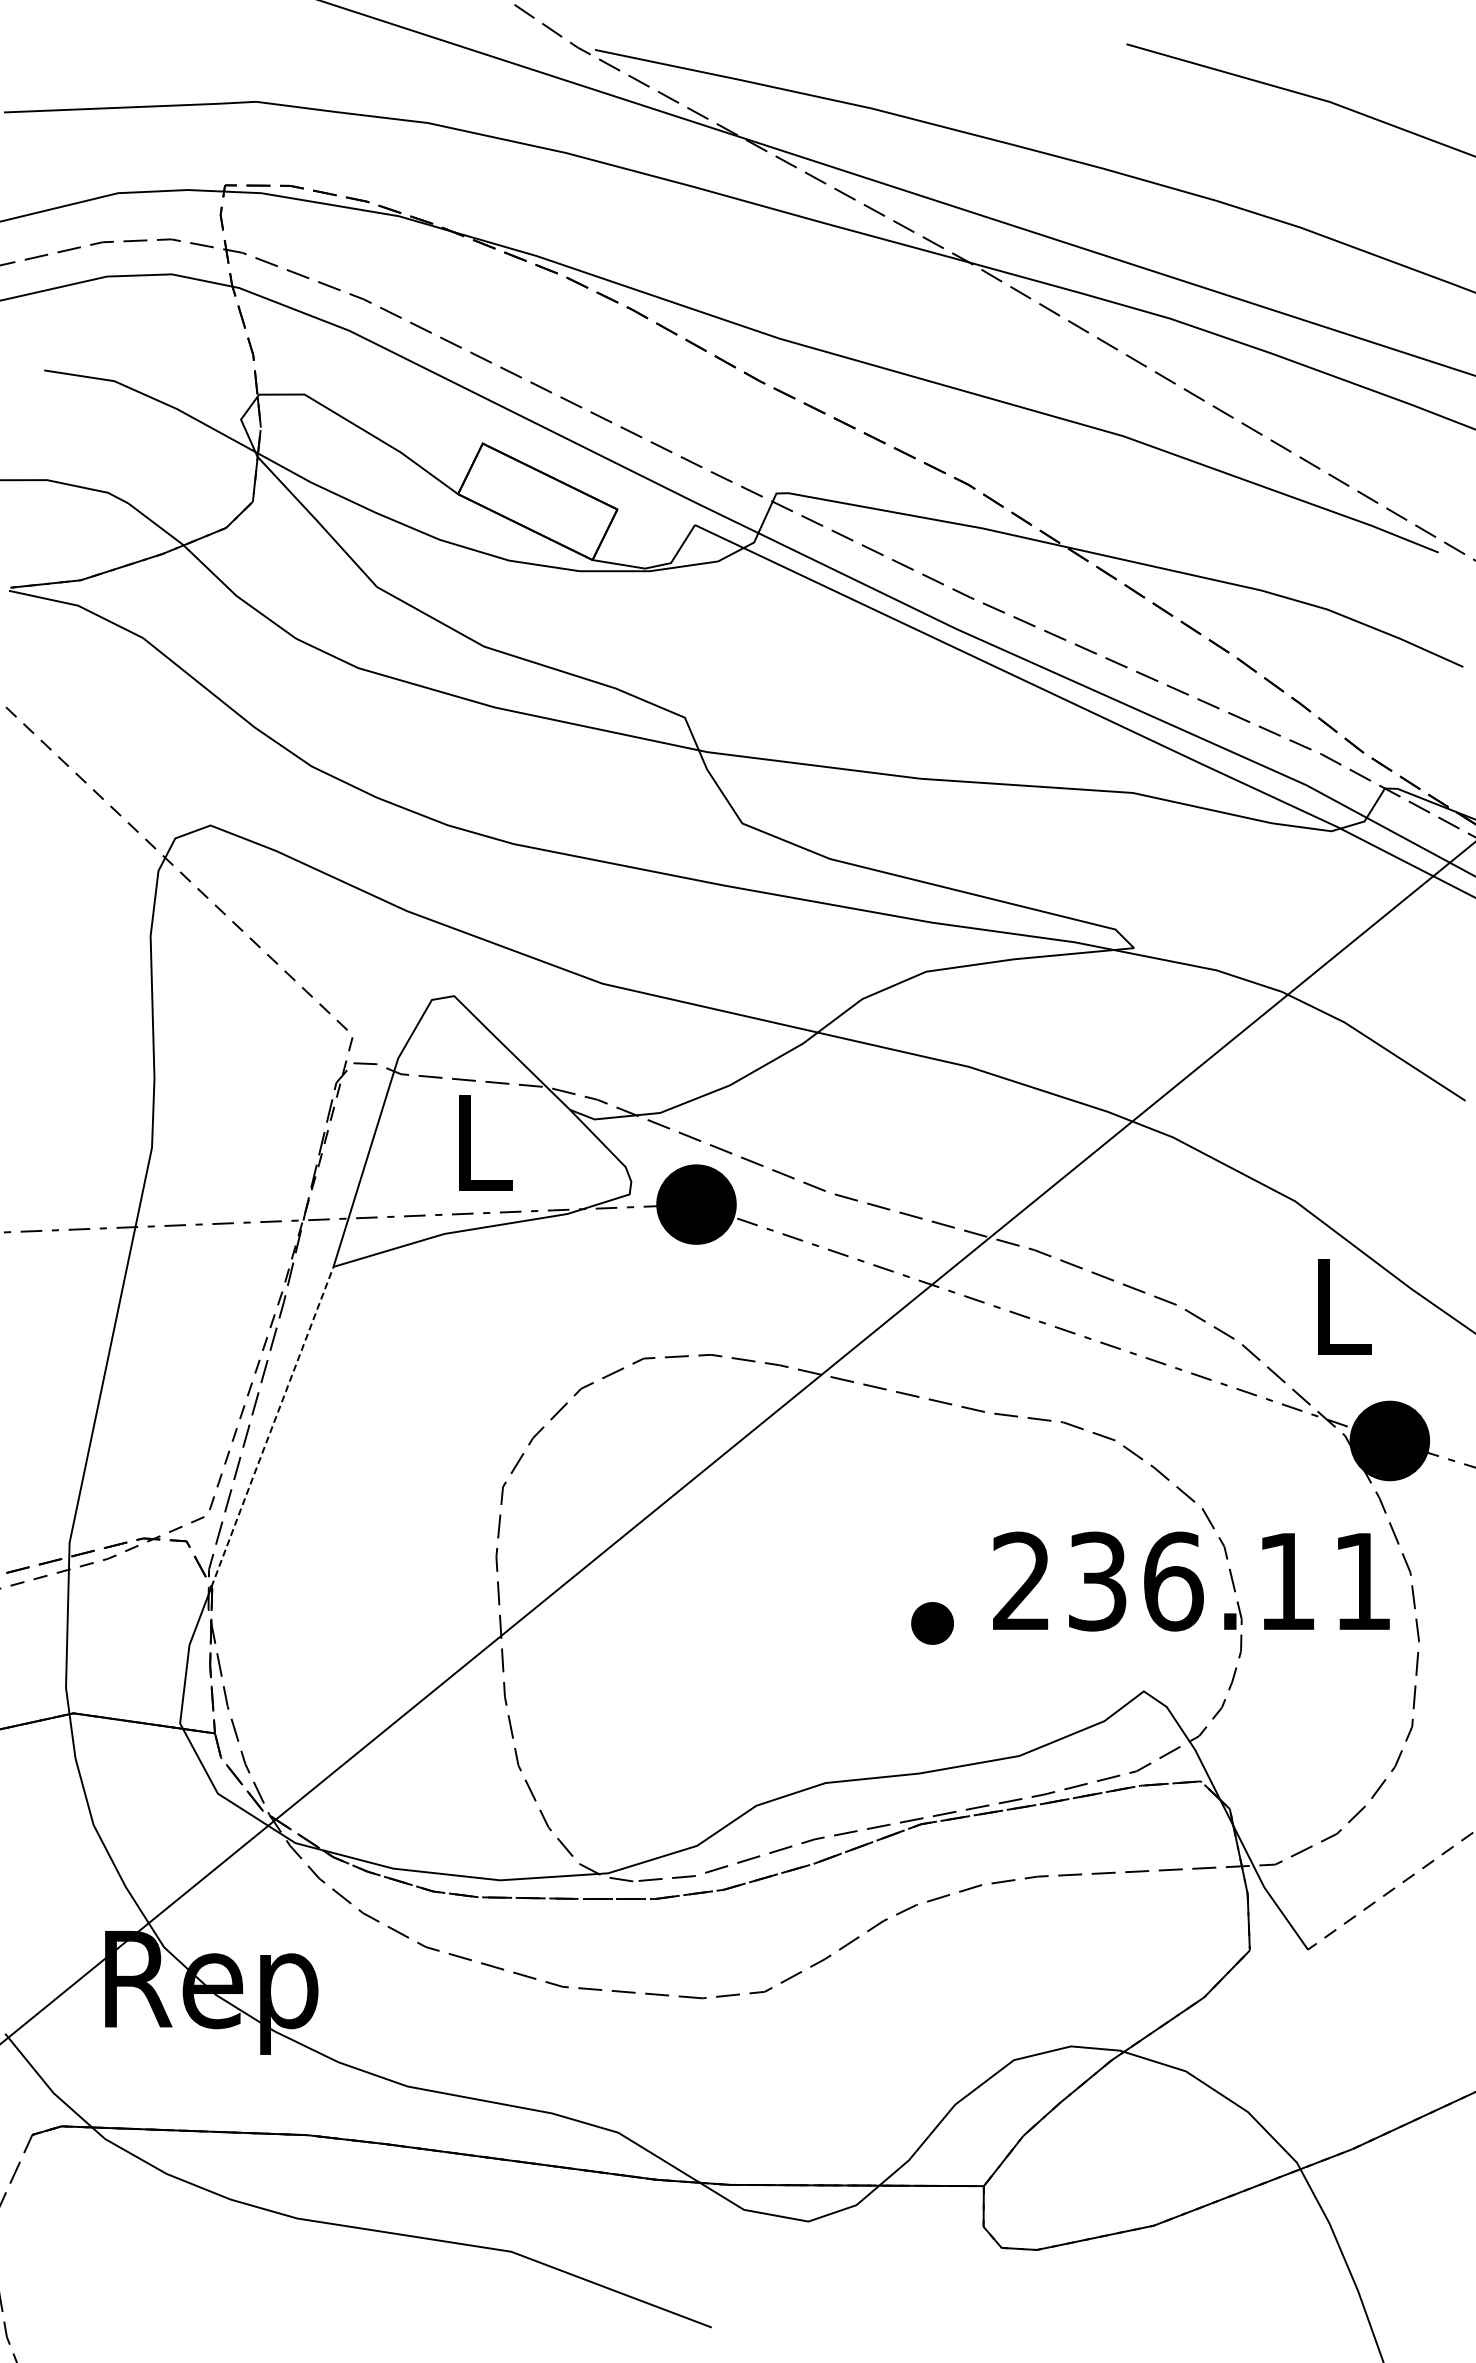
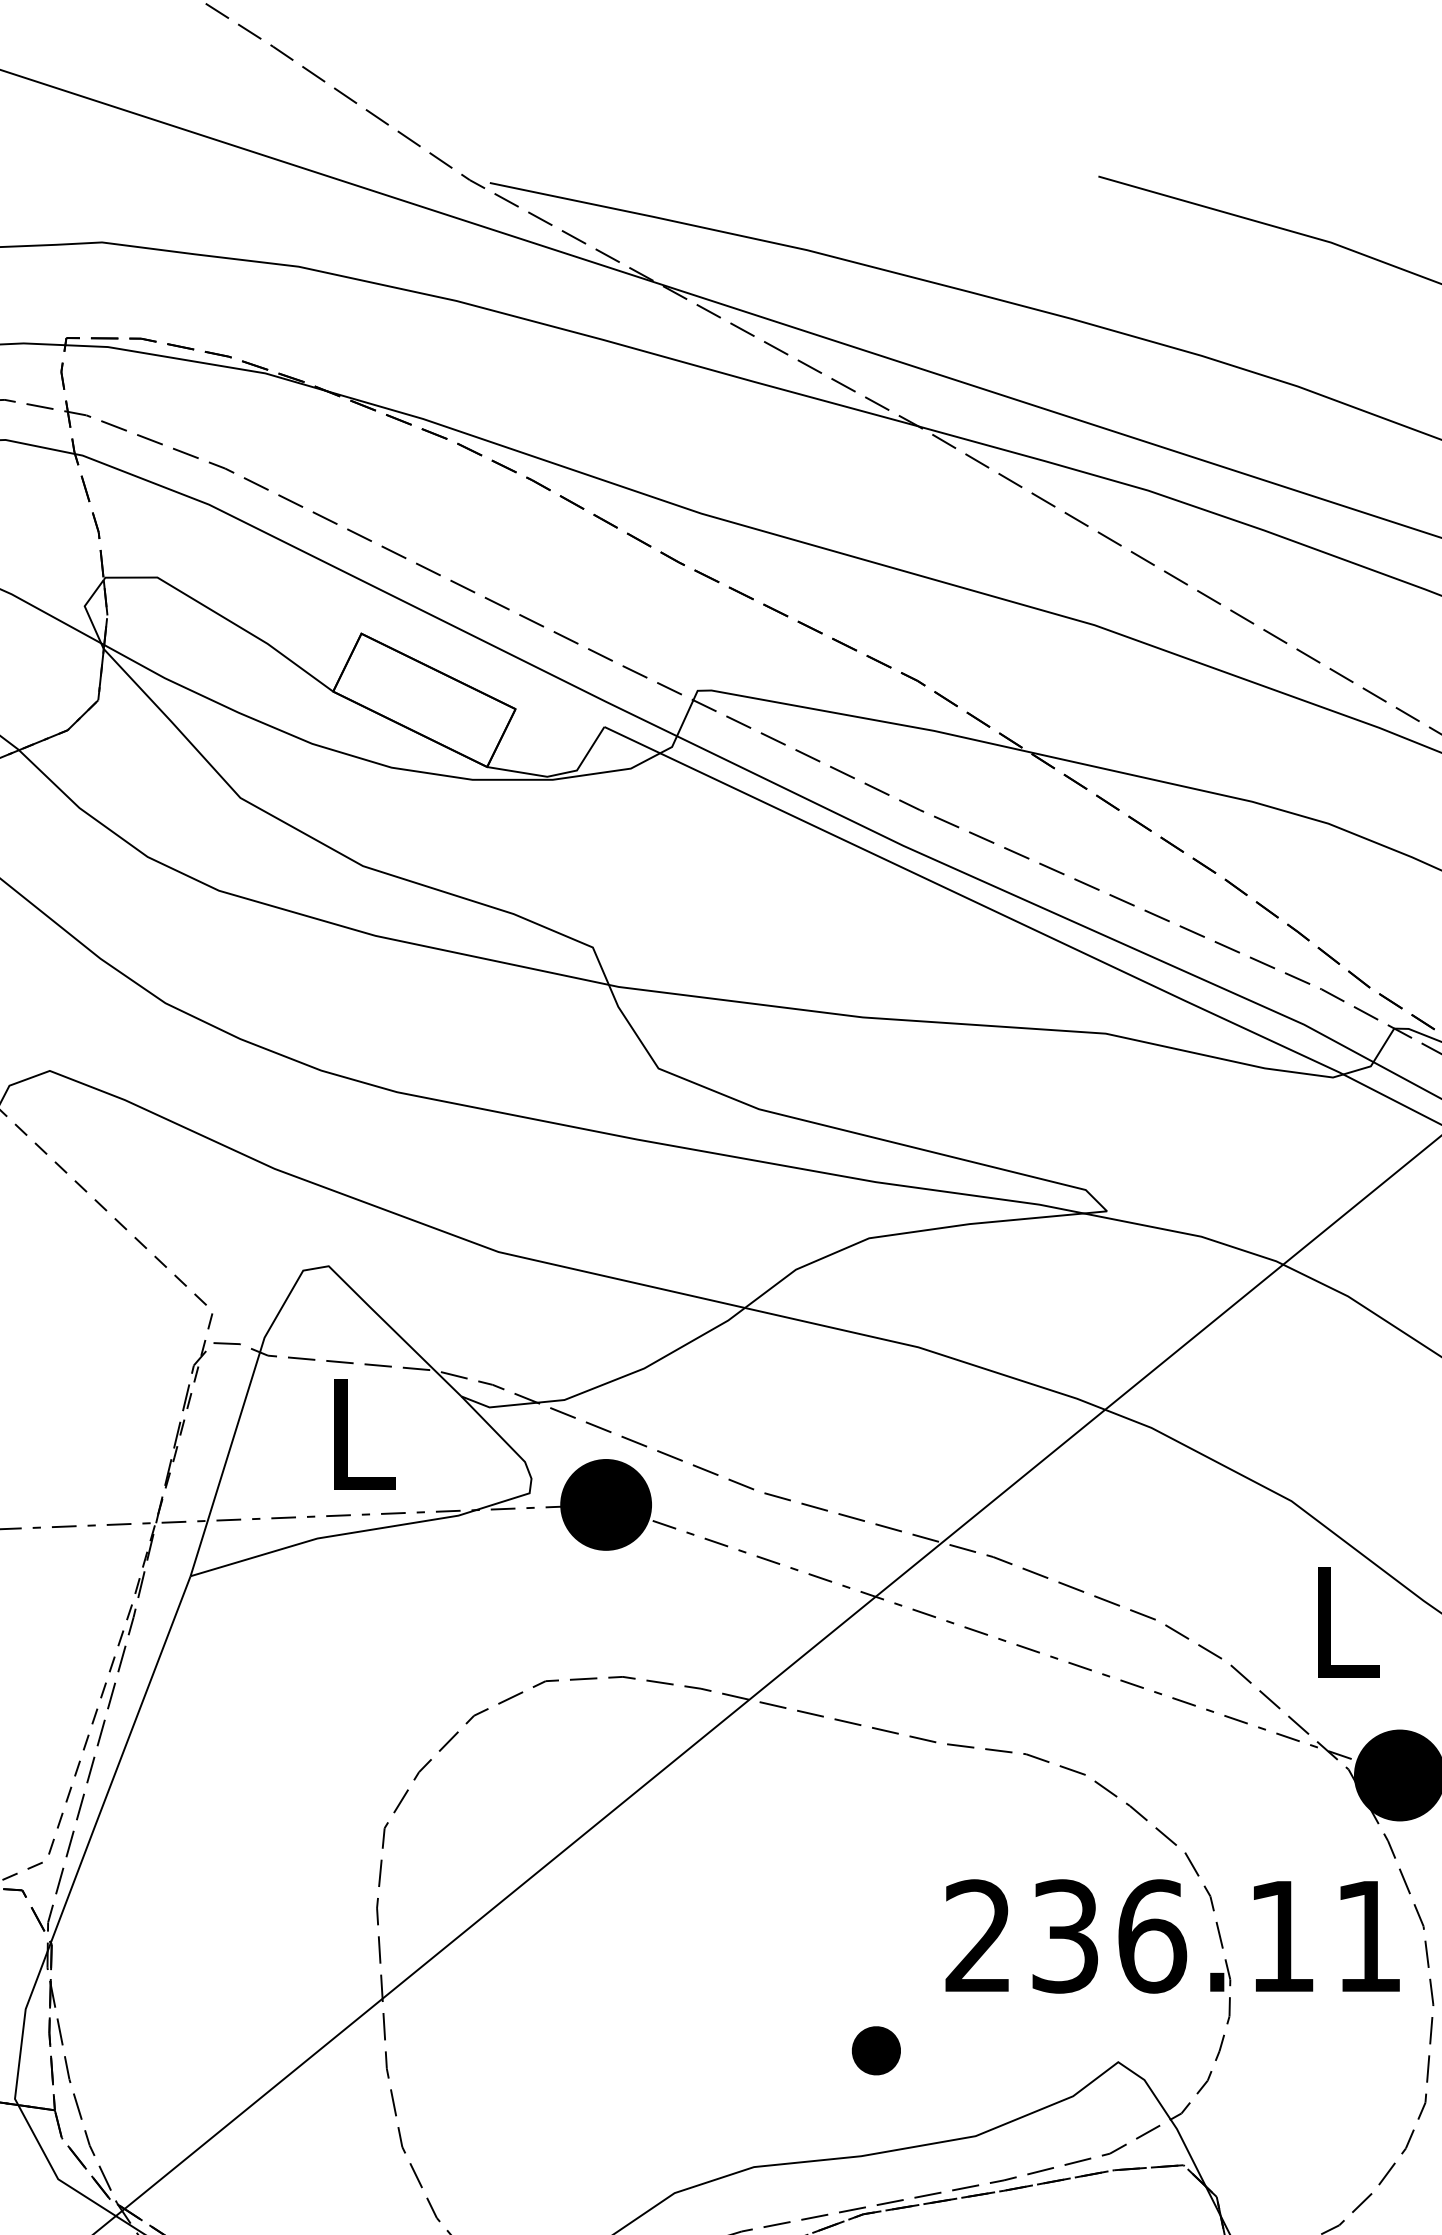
line: (272, 1427) -> (120, 1760), dashed -> solid
part: (932, 1623) -> (876, 2050), moved

